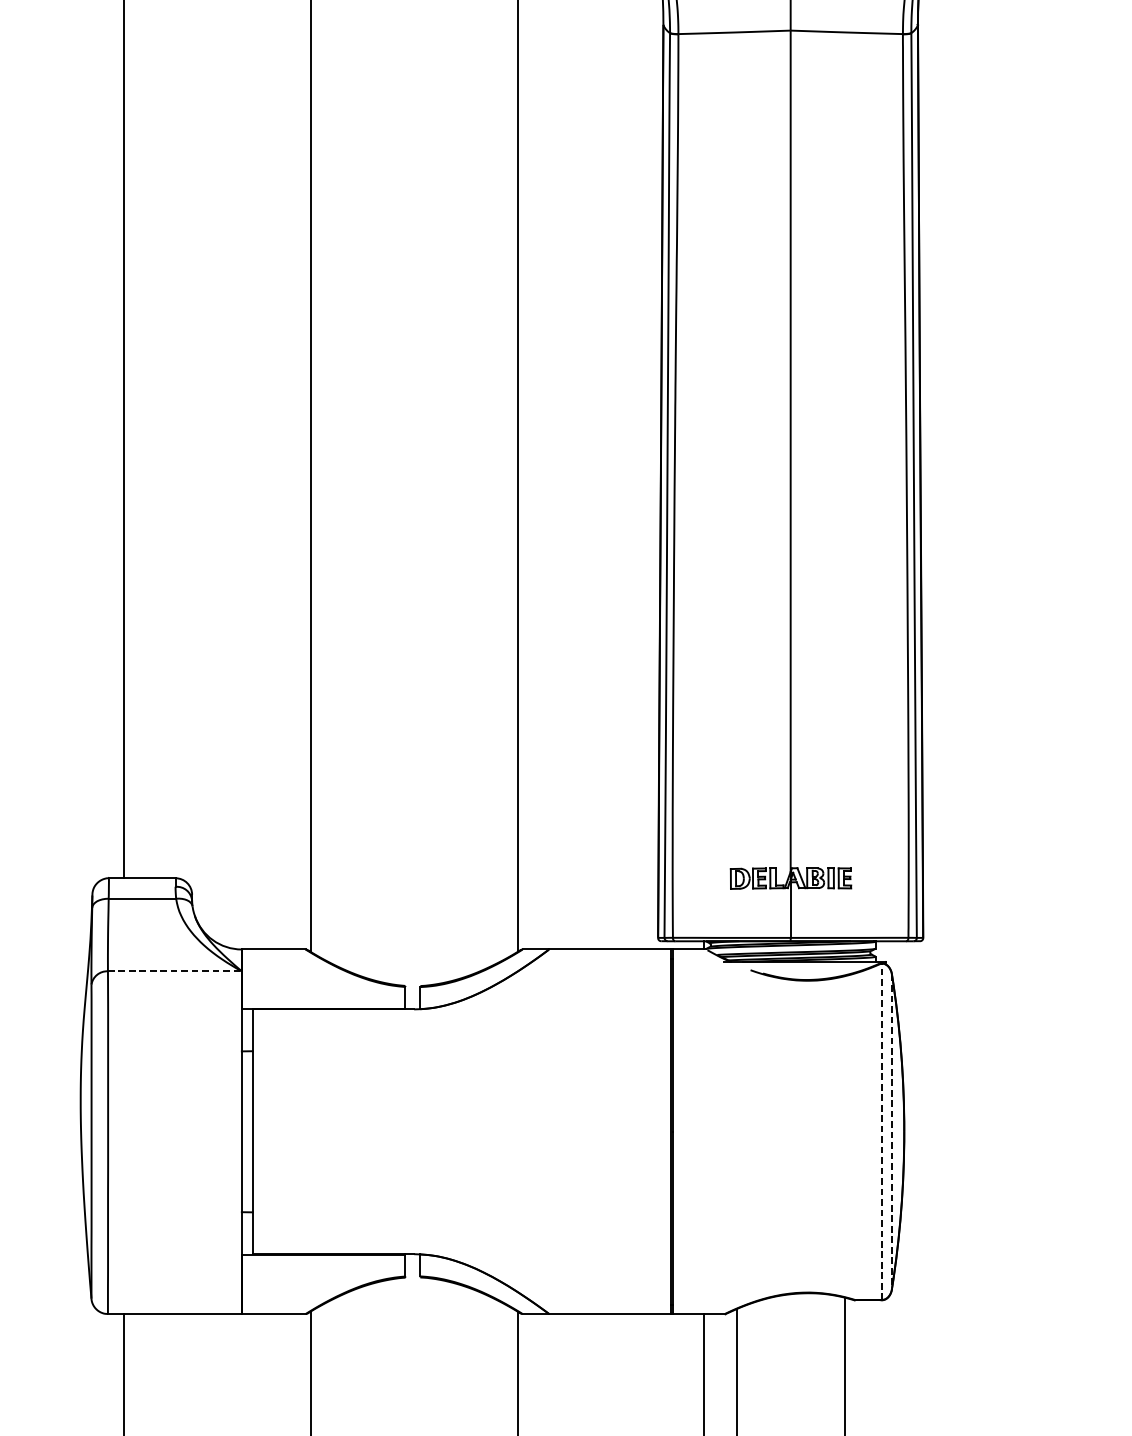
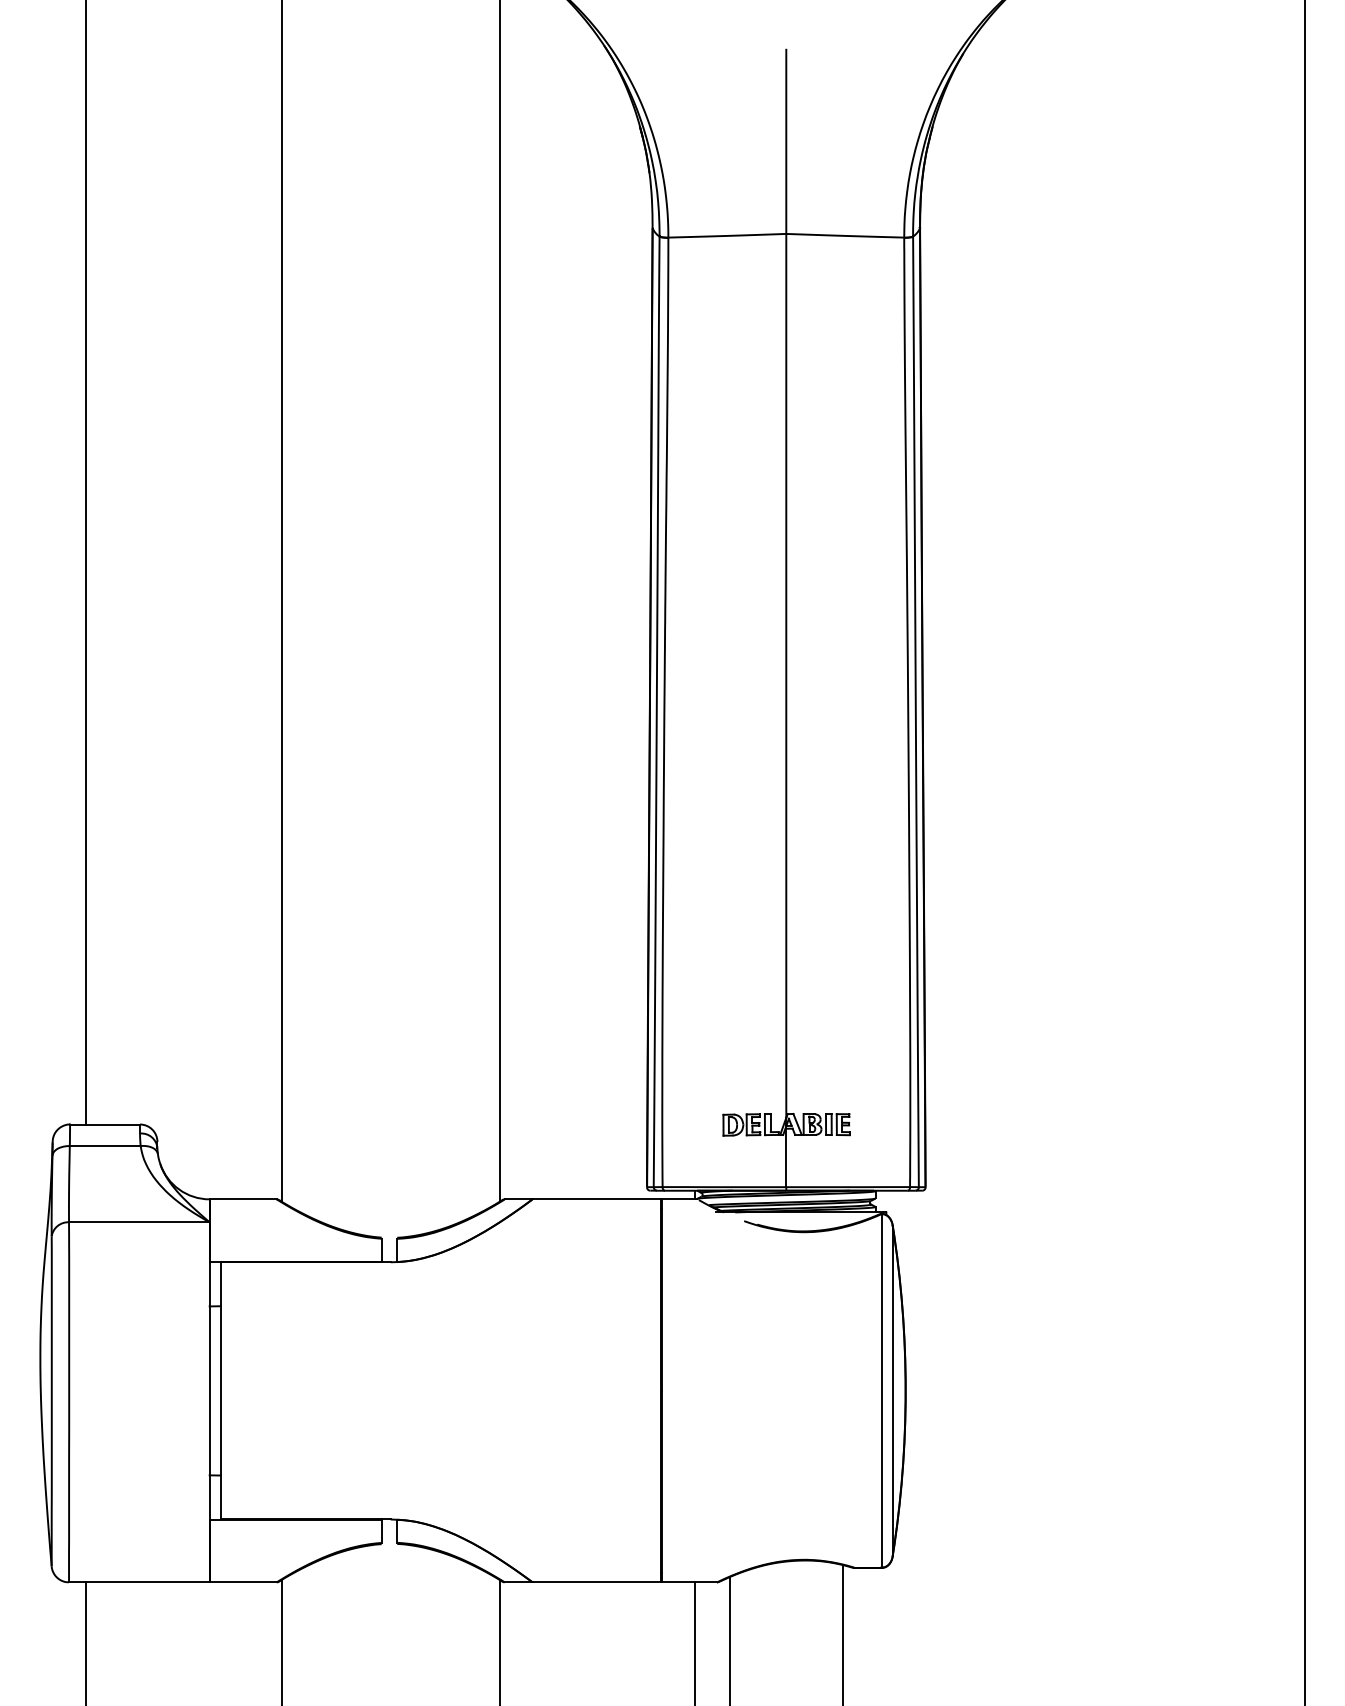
line: (175, 971) -> (139, 1222), dashed -> solid
line: (882, 1131) -> (882, 1390), dashed -> solid
line: (891, 1132) -> (892, 1391), dashed -> solid

